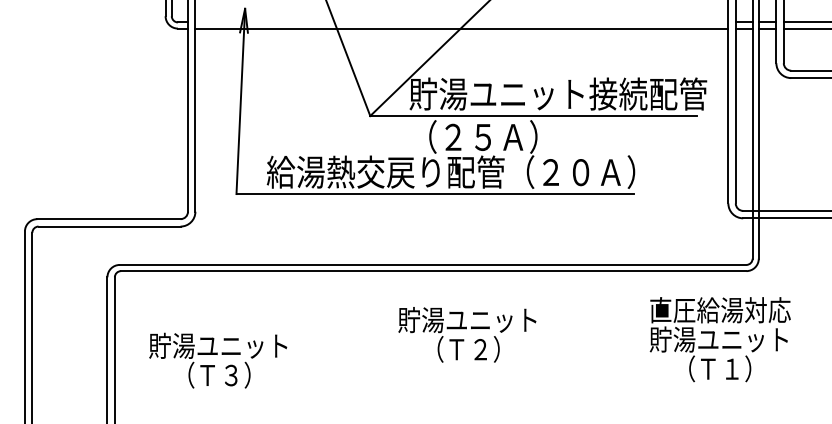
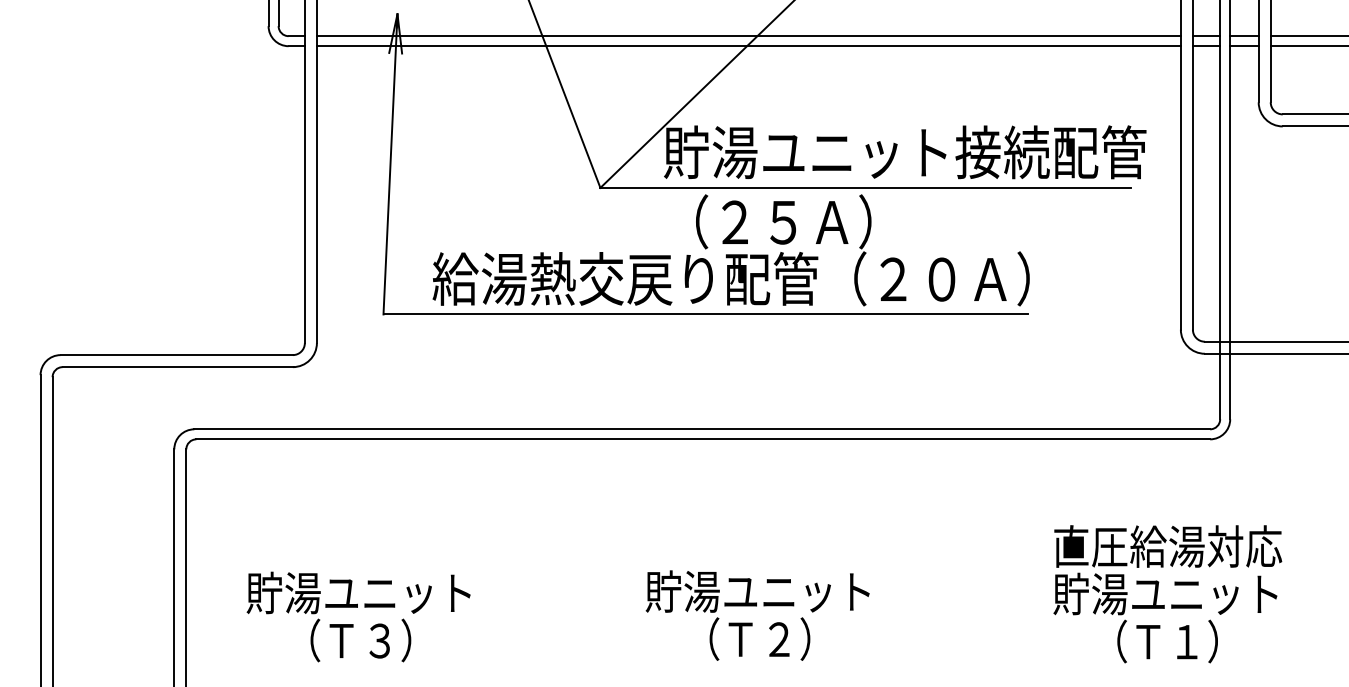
line: (461, 22) -> (748, 36), added
text: (467, 334) -> (757, 615), moved
text: (719, 339) -> (1166, 593), moved
text: (218, 360) -> (359, 616), moved

